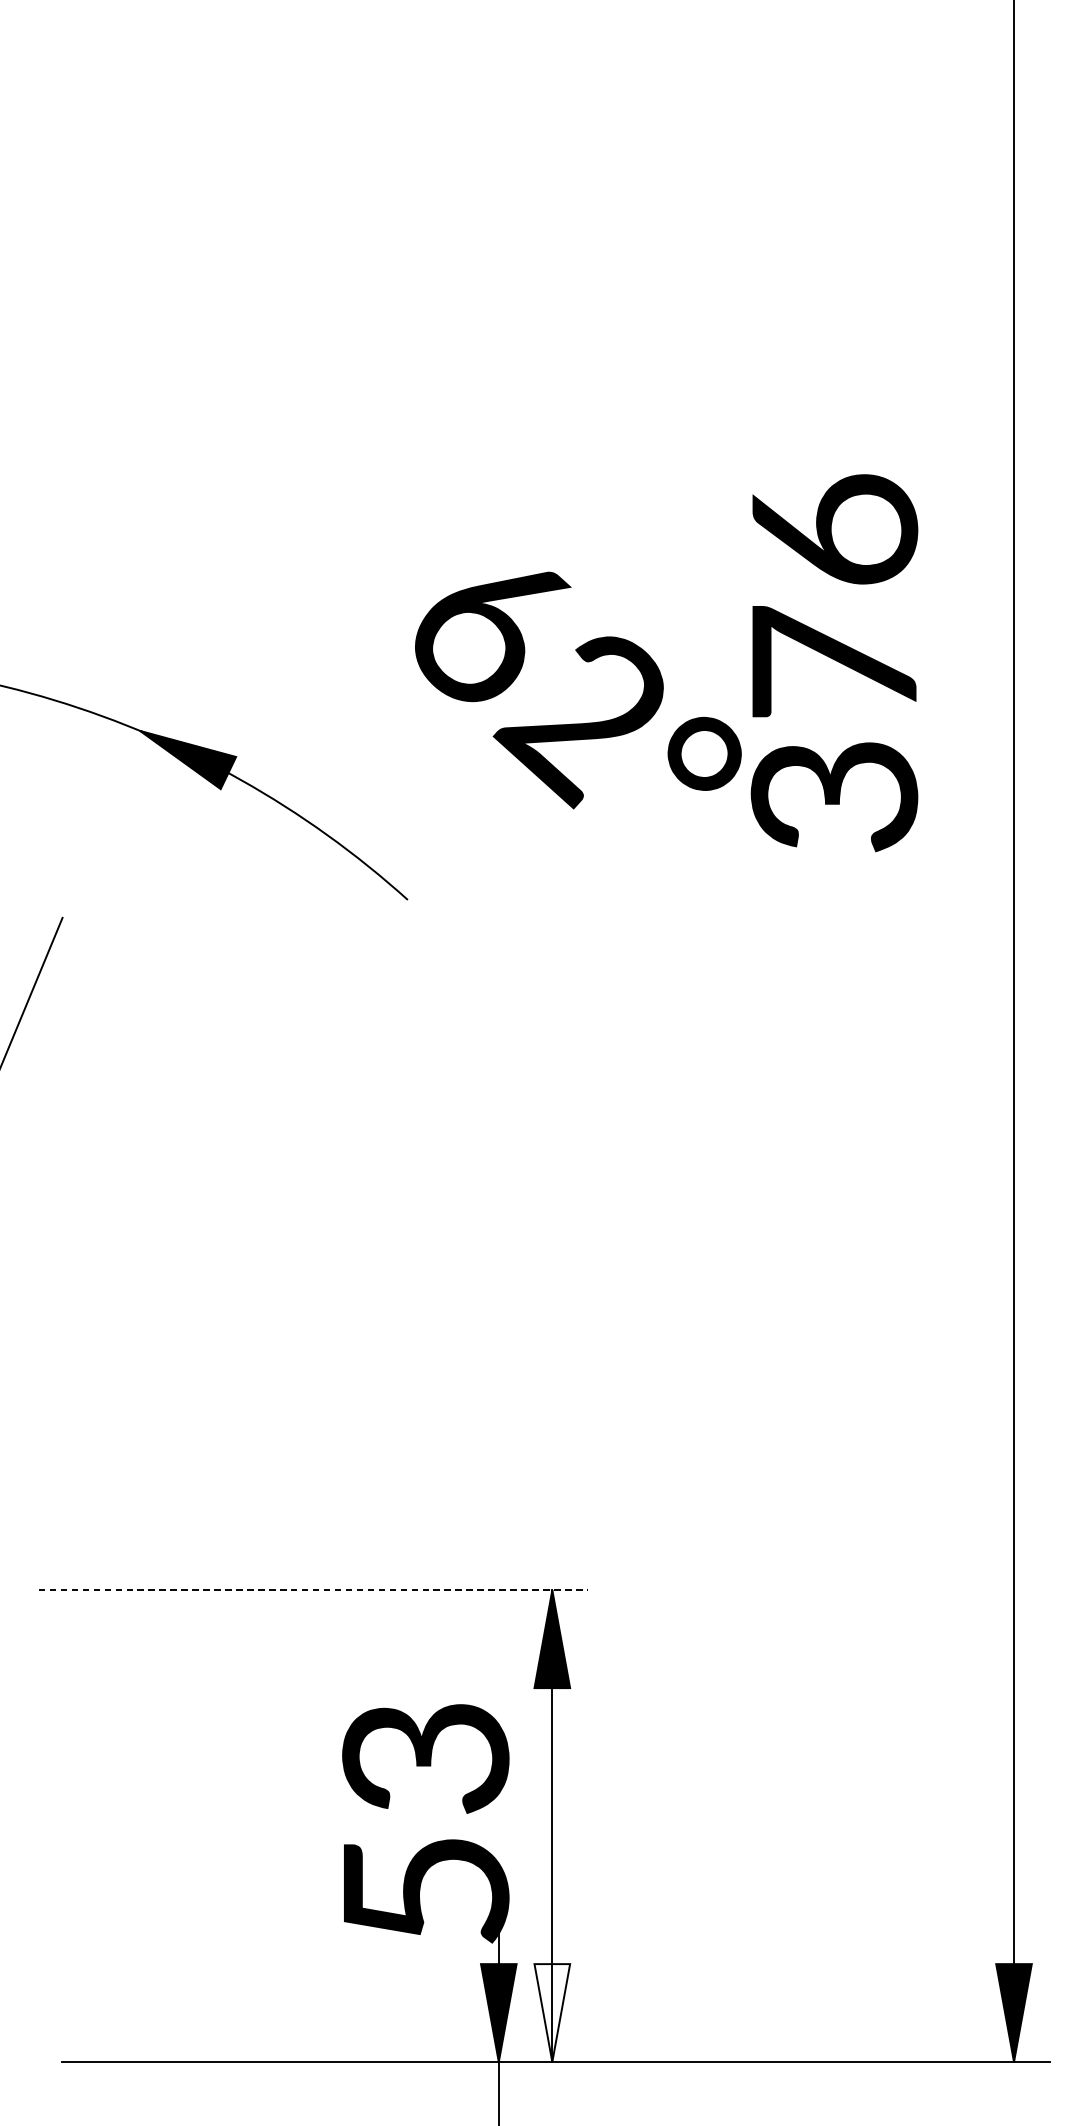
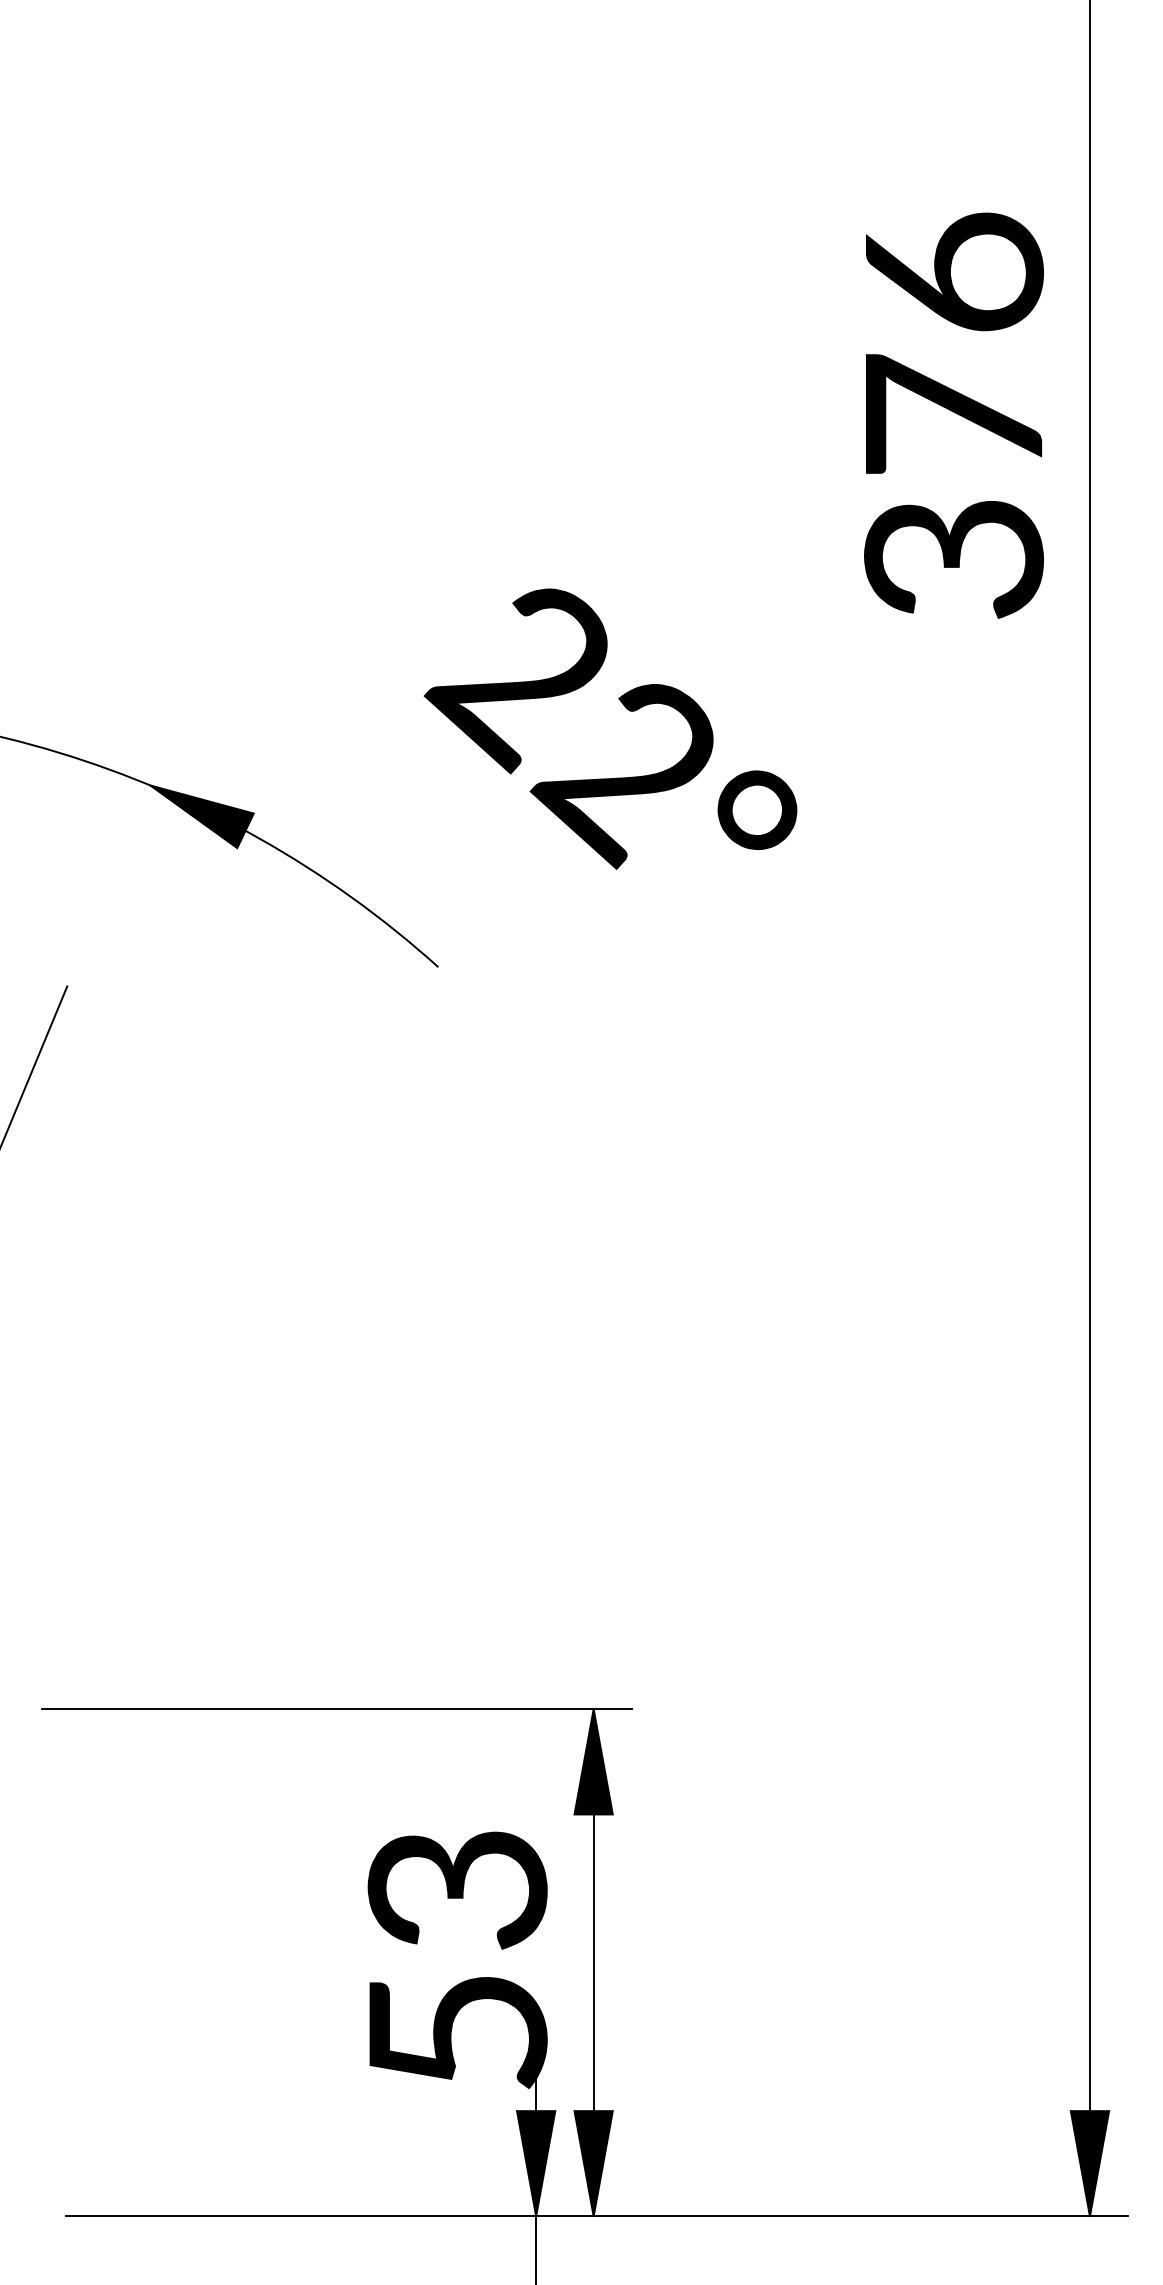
text: (482, 634) -> (518, 681), 62° -> 22°
text: (834, 662) -> (953, 415), moved
line: (314, 1590) -> (337, 1709), dashed -> solid
fill: (552, 2012) -> (593, 2163), added

